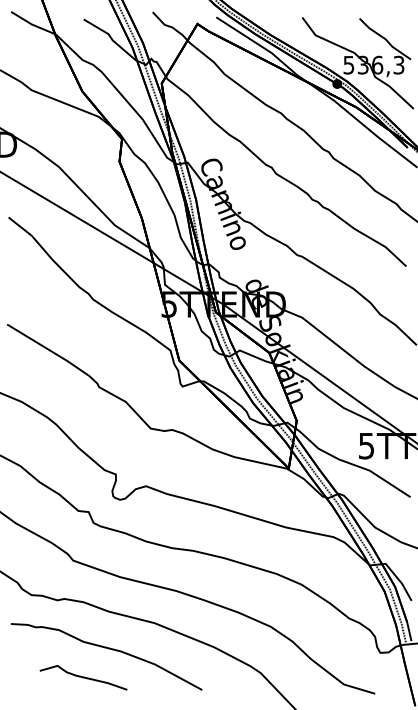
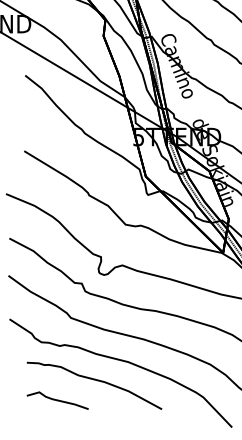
curve: (83, 677) -> (57, 400), moved

